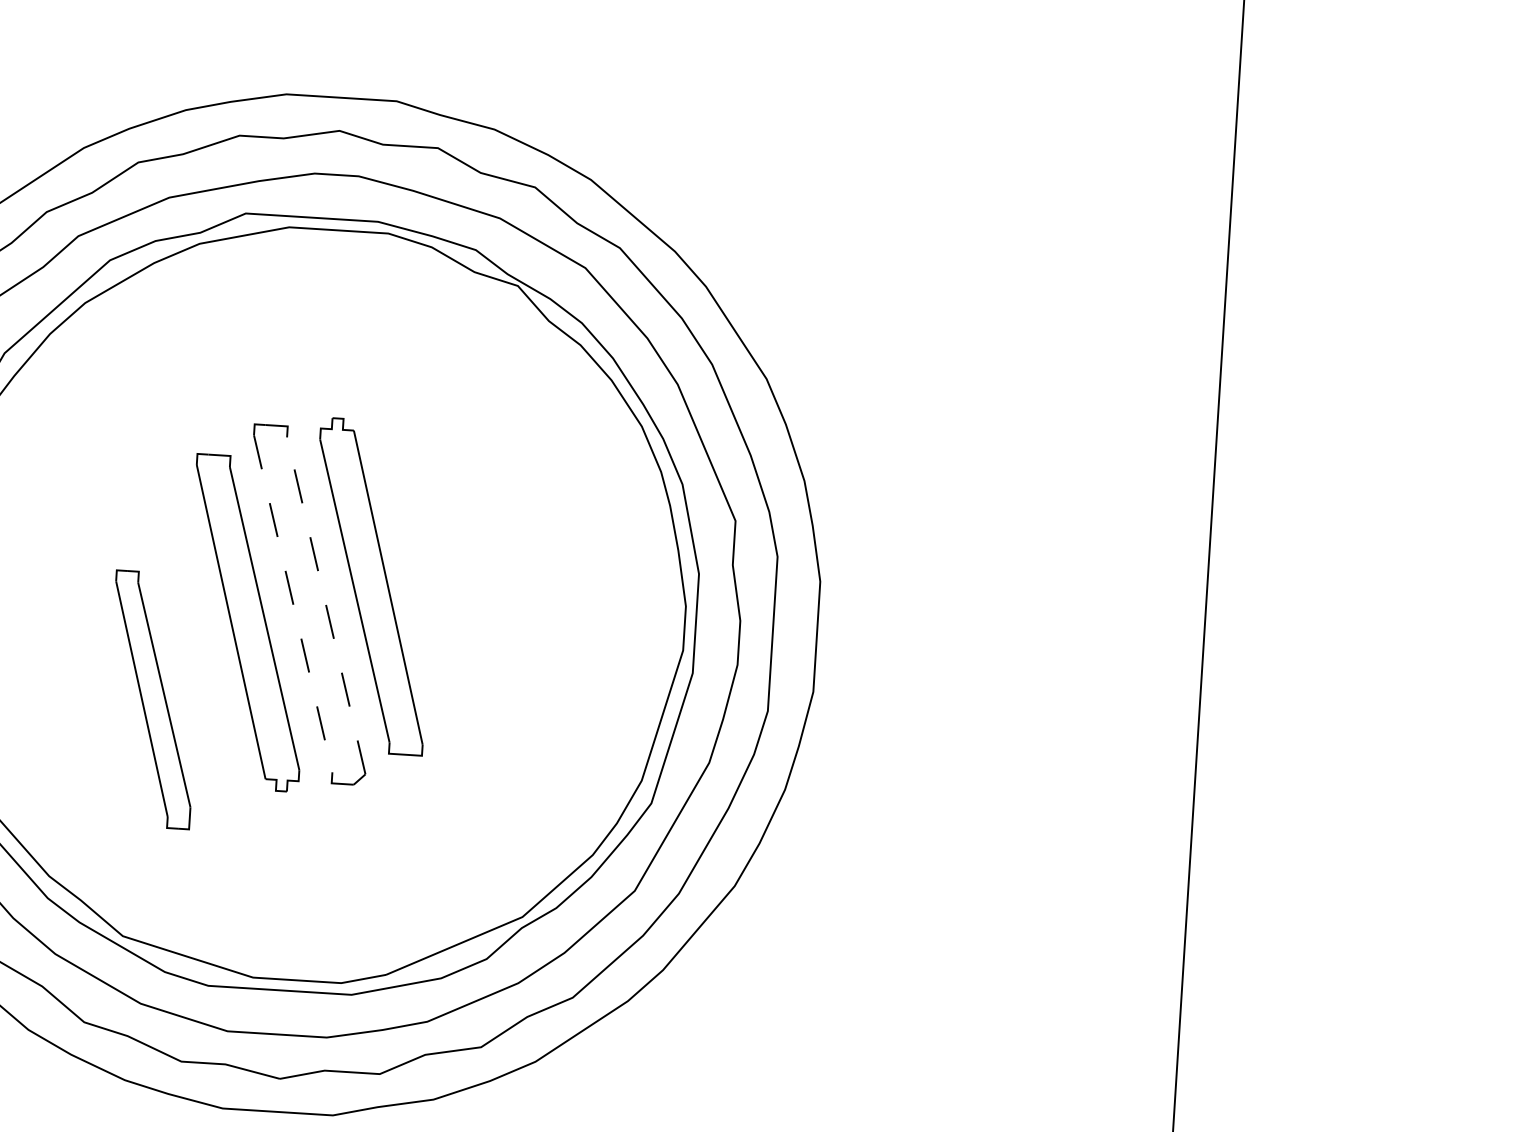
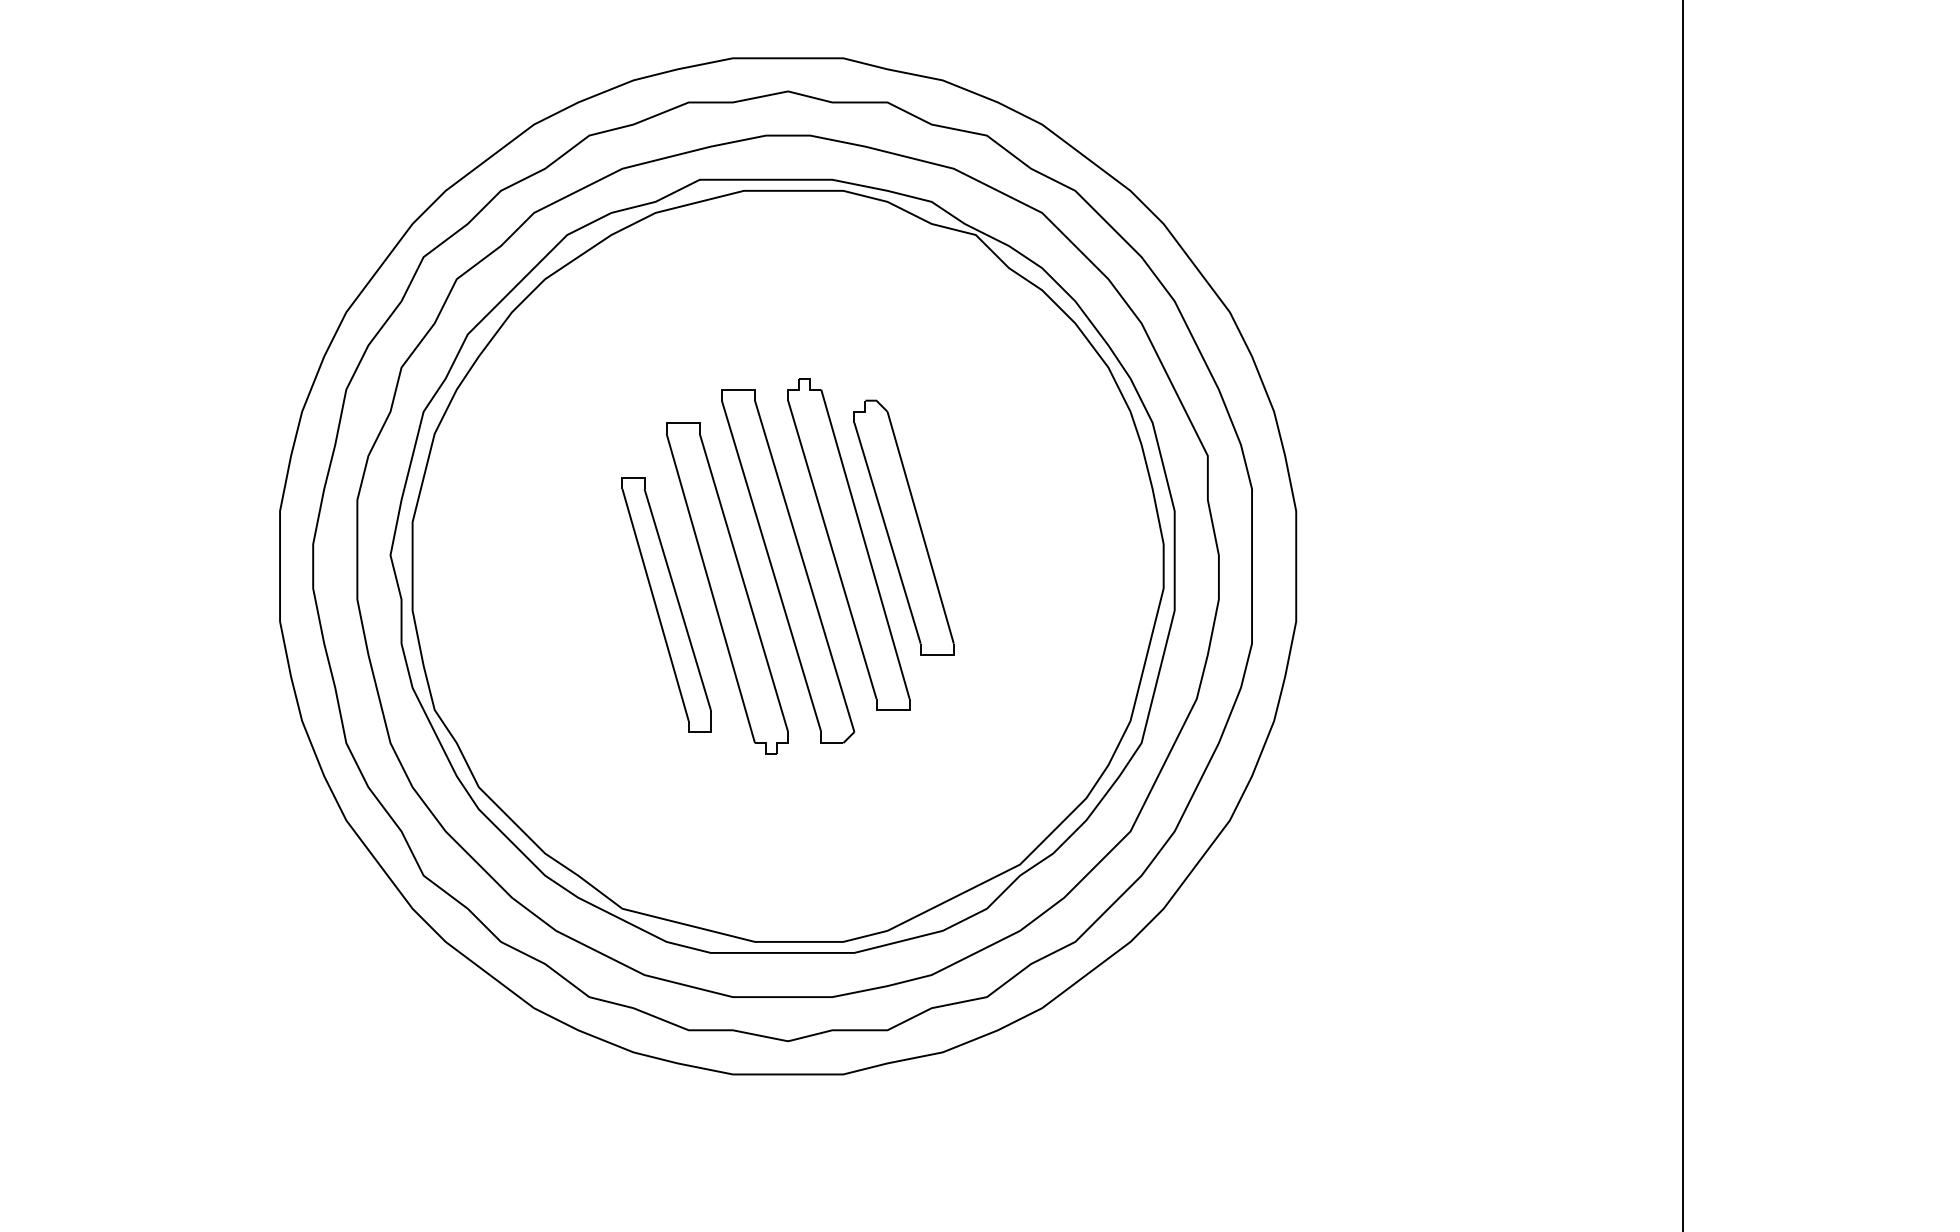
part: (427, 573) -> (903, 527), added
line: (293, 603) -> (771, 566), dashed -> solid
line: (326, 606) -> (804, 566), dashed -> solid
part: (152, 699) -> (666, 604), moved

